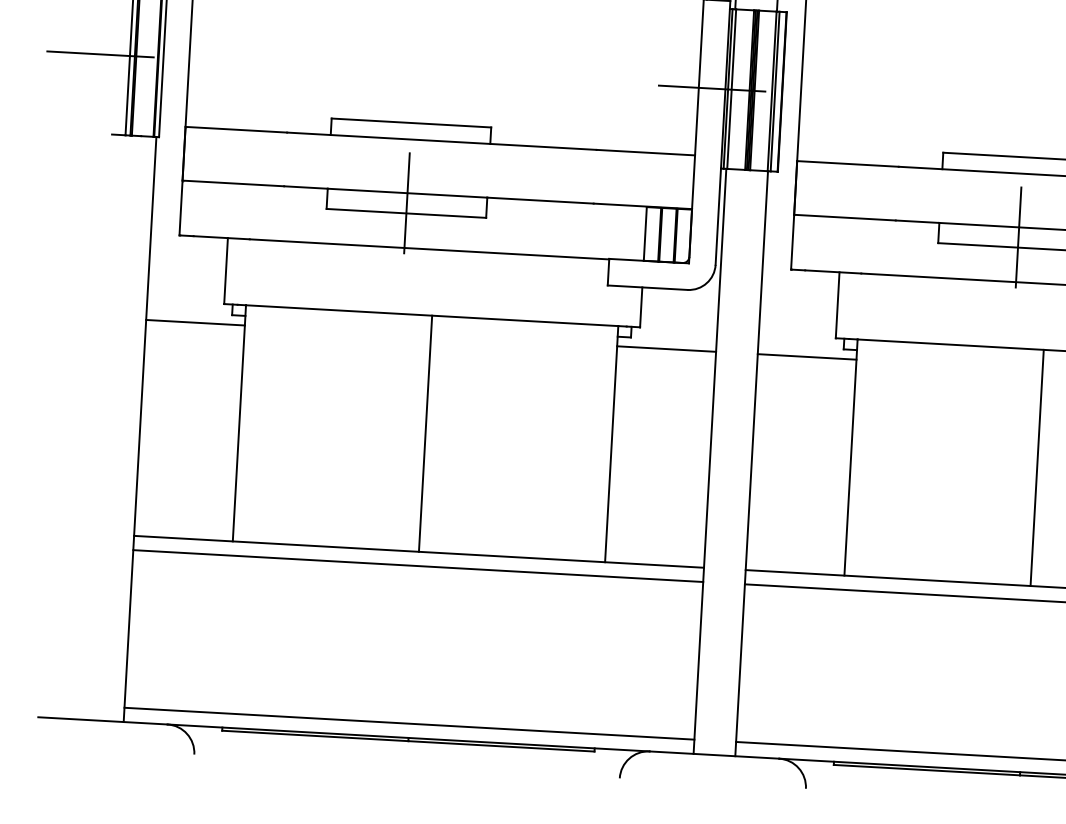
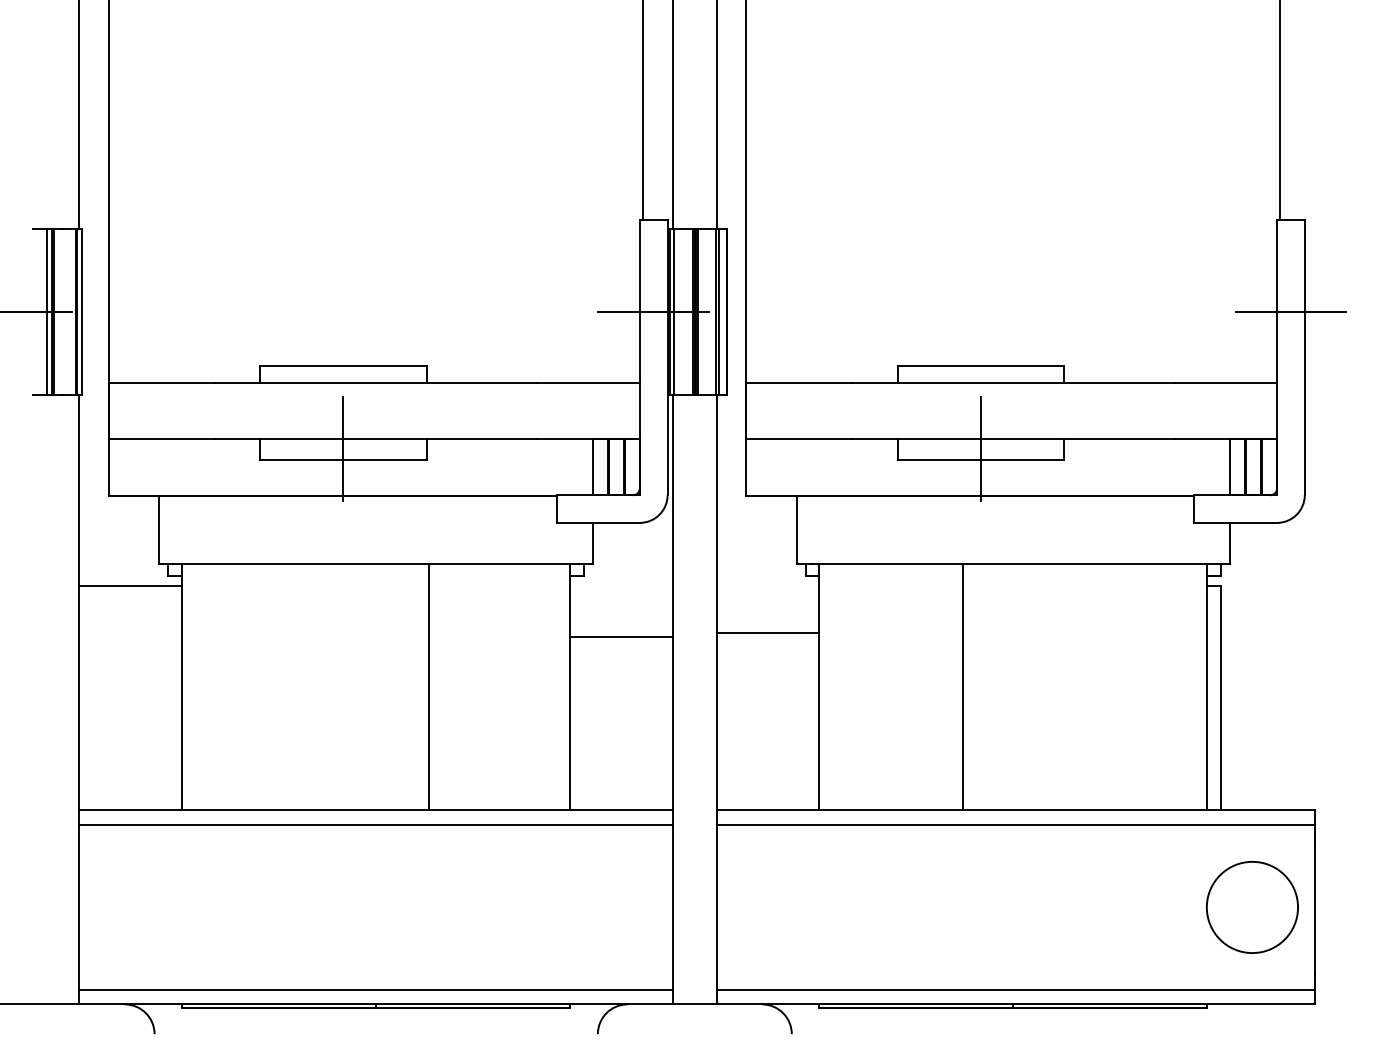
line: (666, 349) -> (621, 636), moved
line: (806, 356) -> (767, 632), moved
line: (425, 433) -> (429, 687), moved
line: (1037, 467) -> (963, 687), moved

